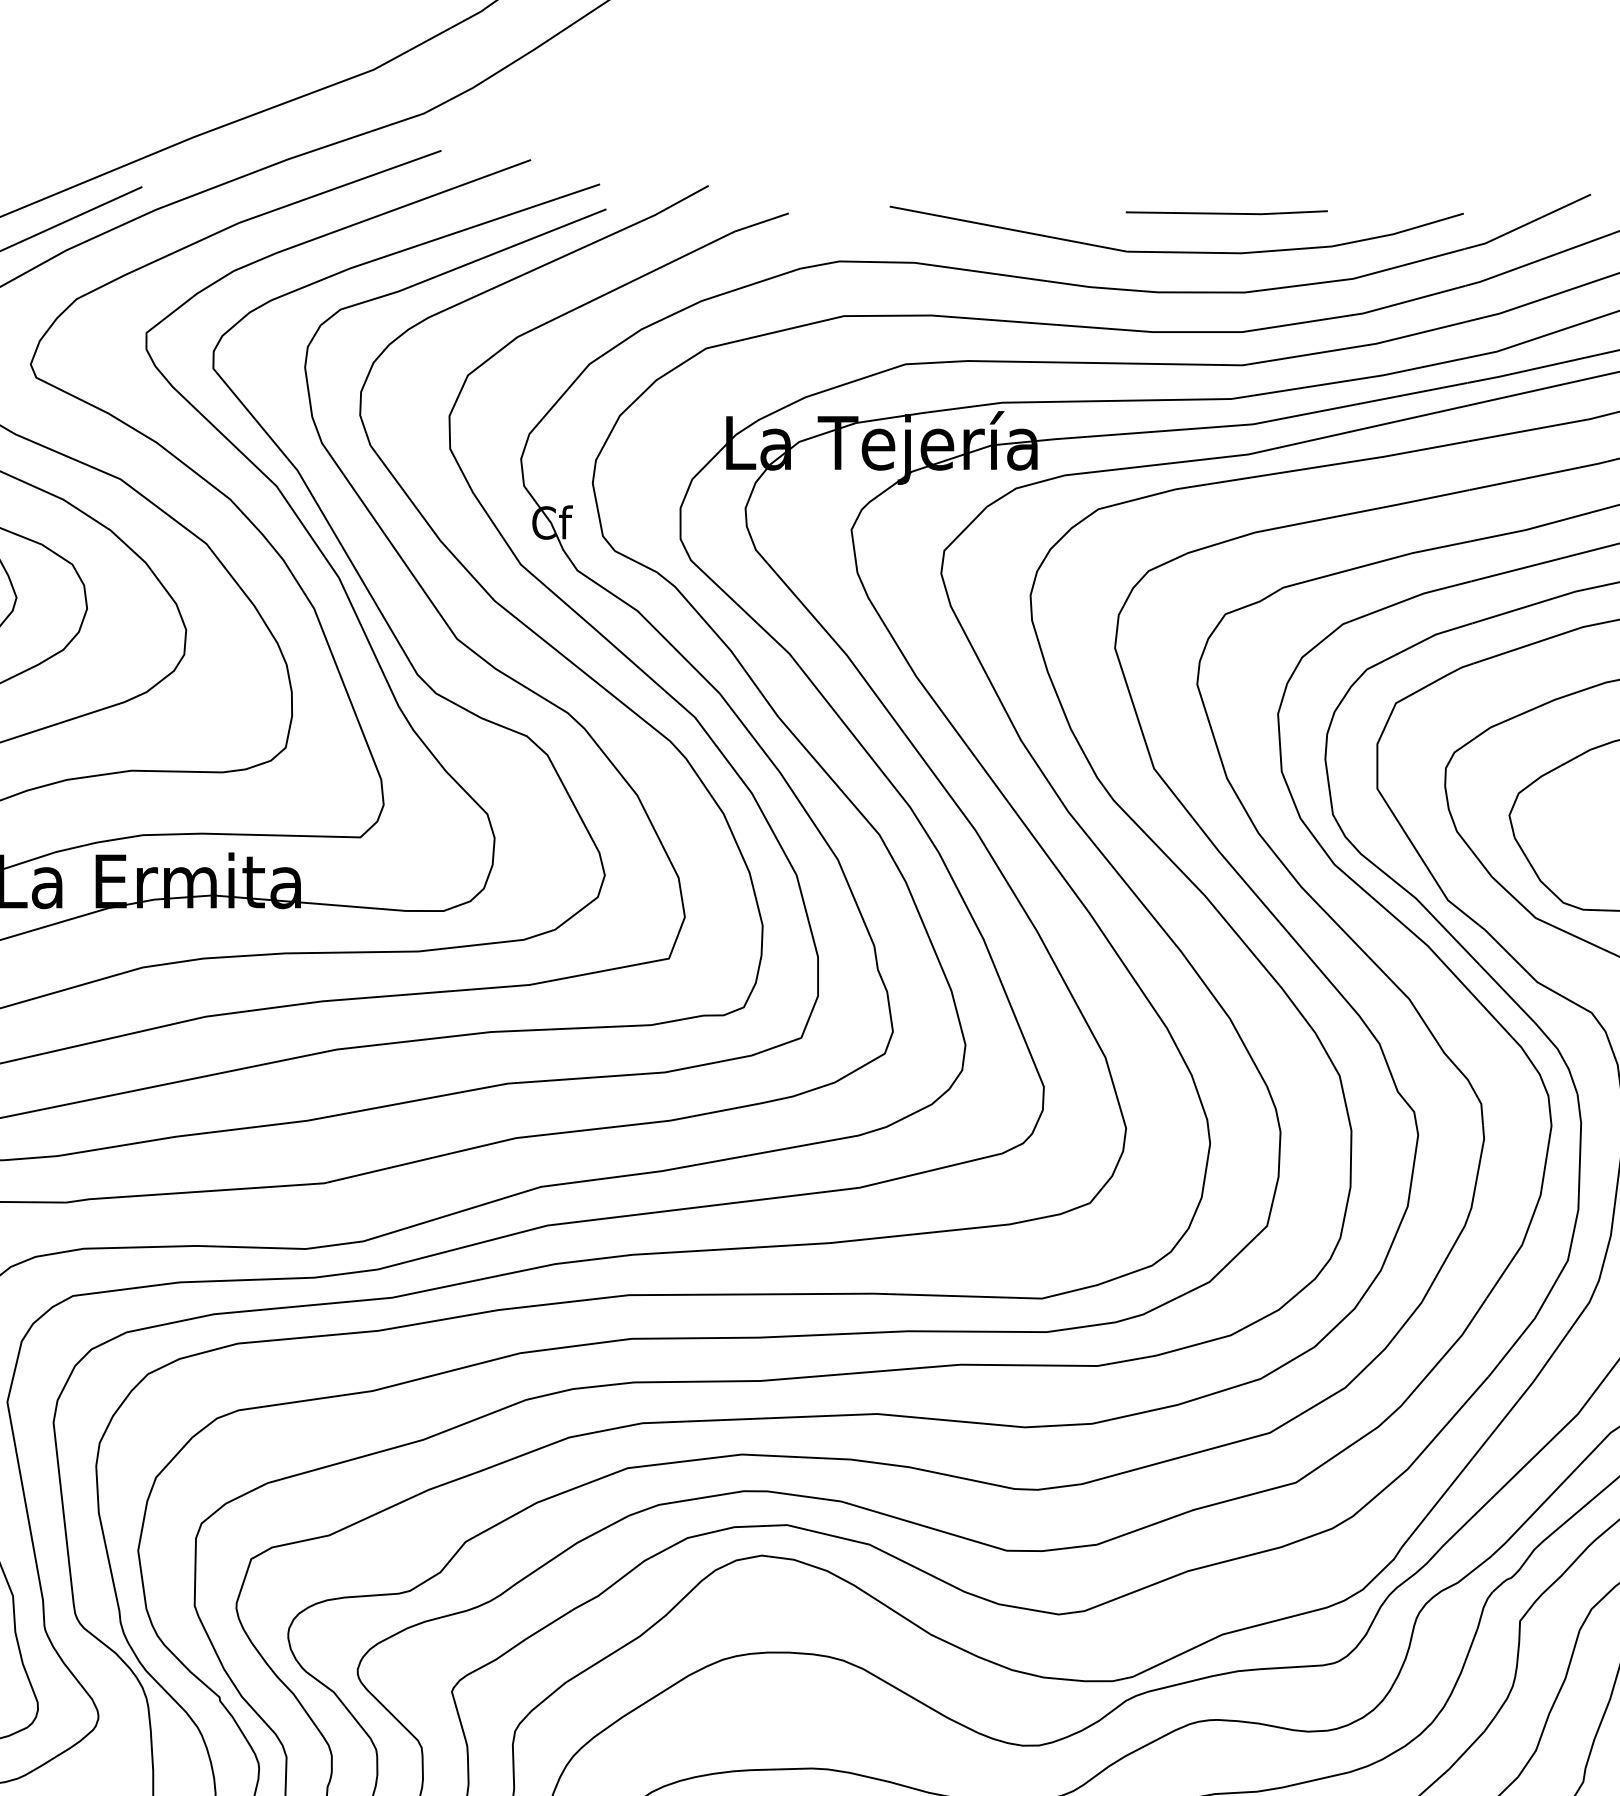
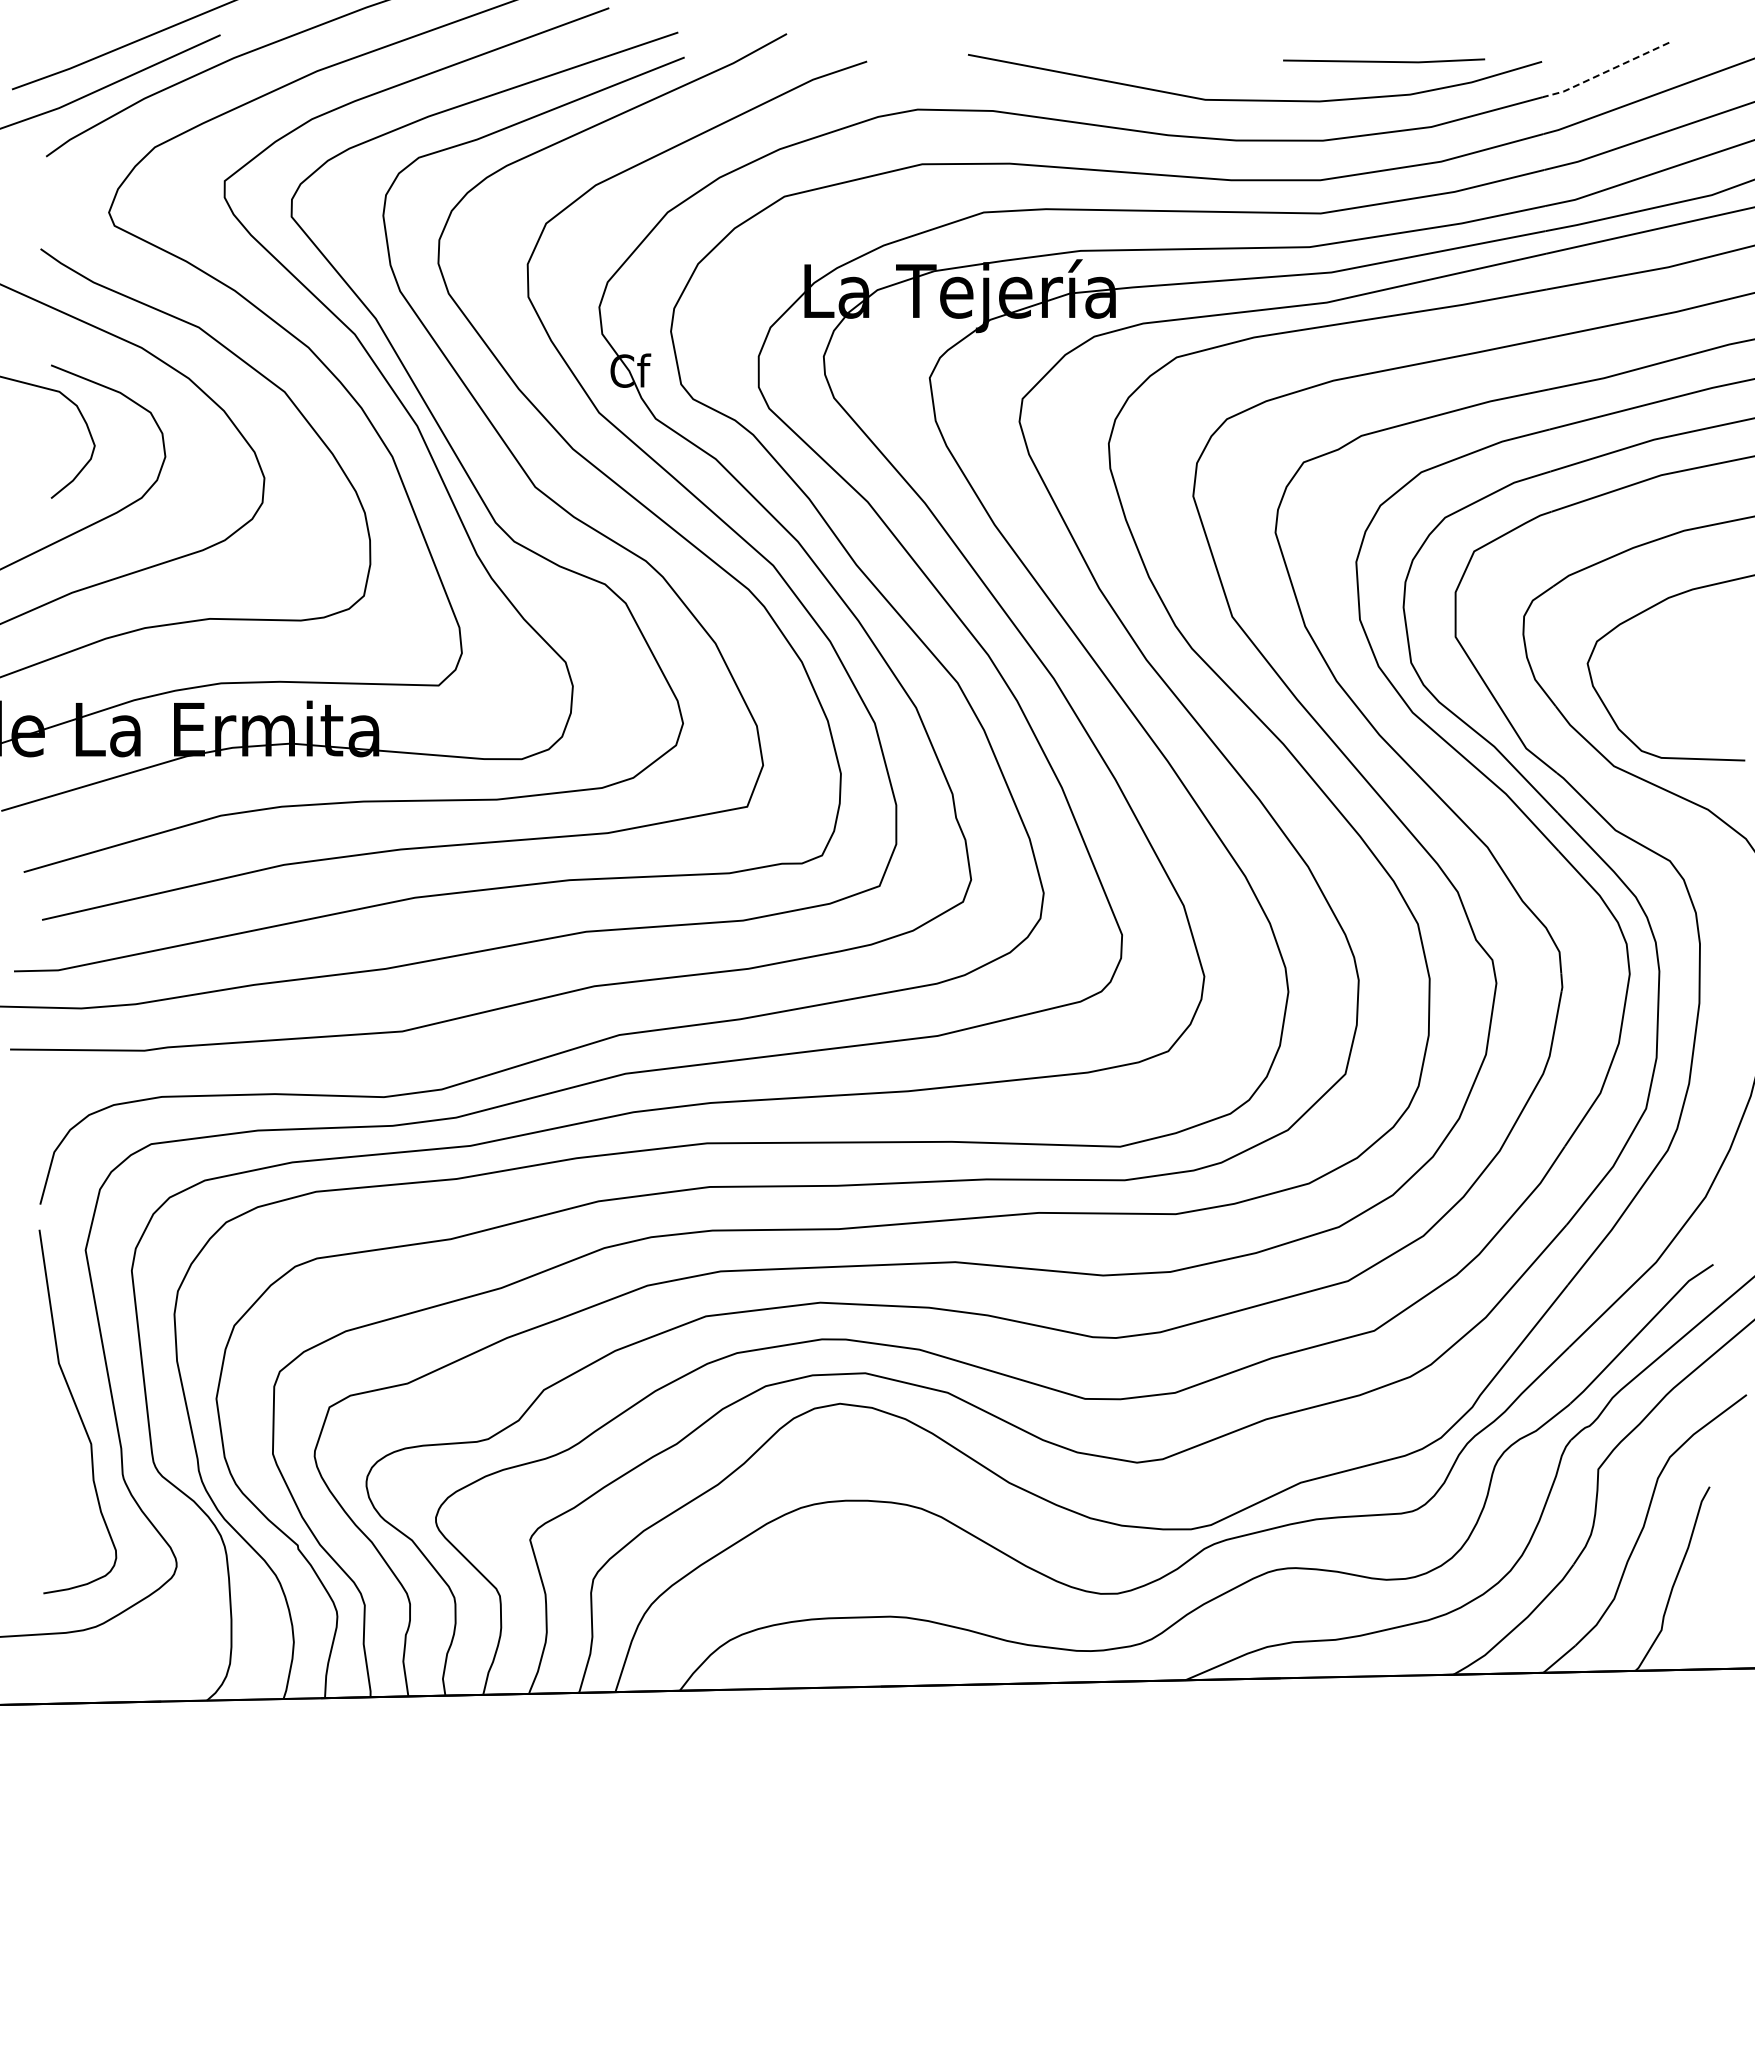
line: (1227, 213) -> (1384, 61), moved
line: (1527, 223) -> (1605, 71), solid -> dashed

